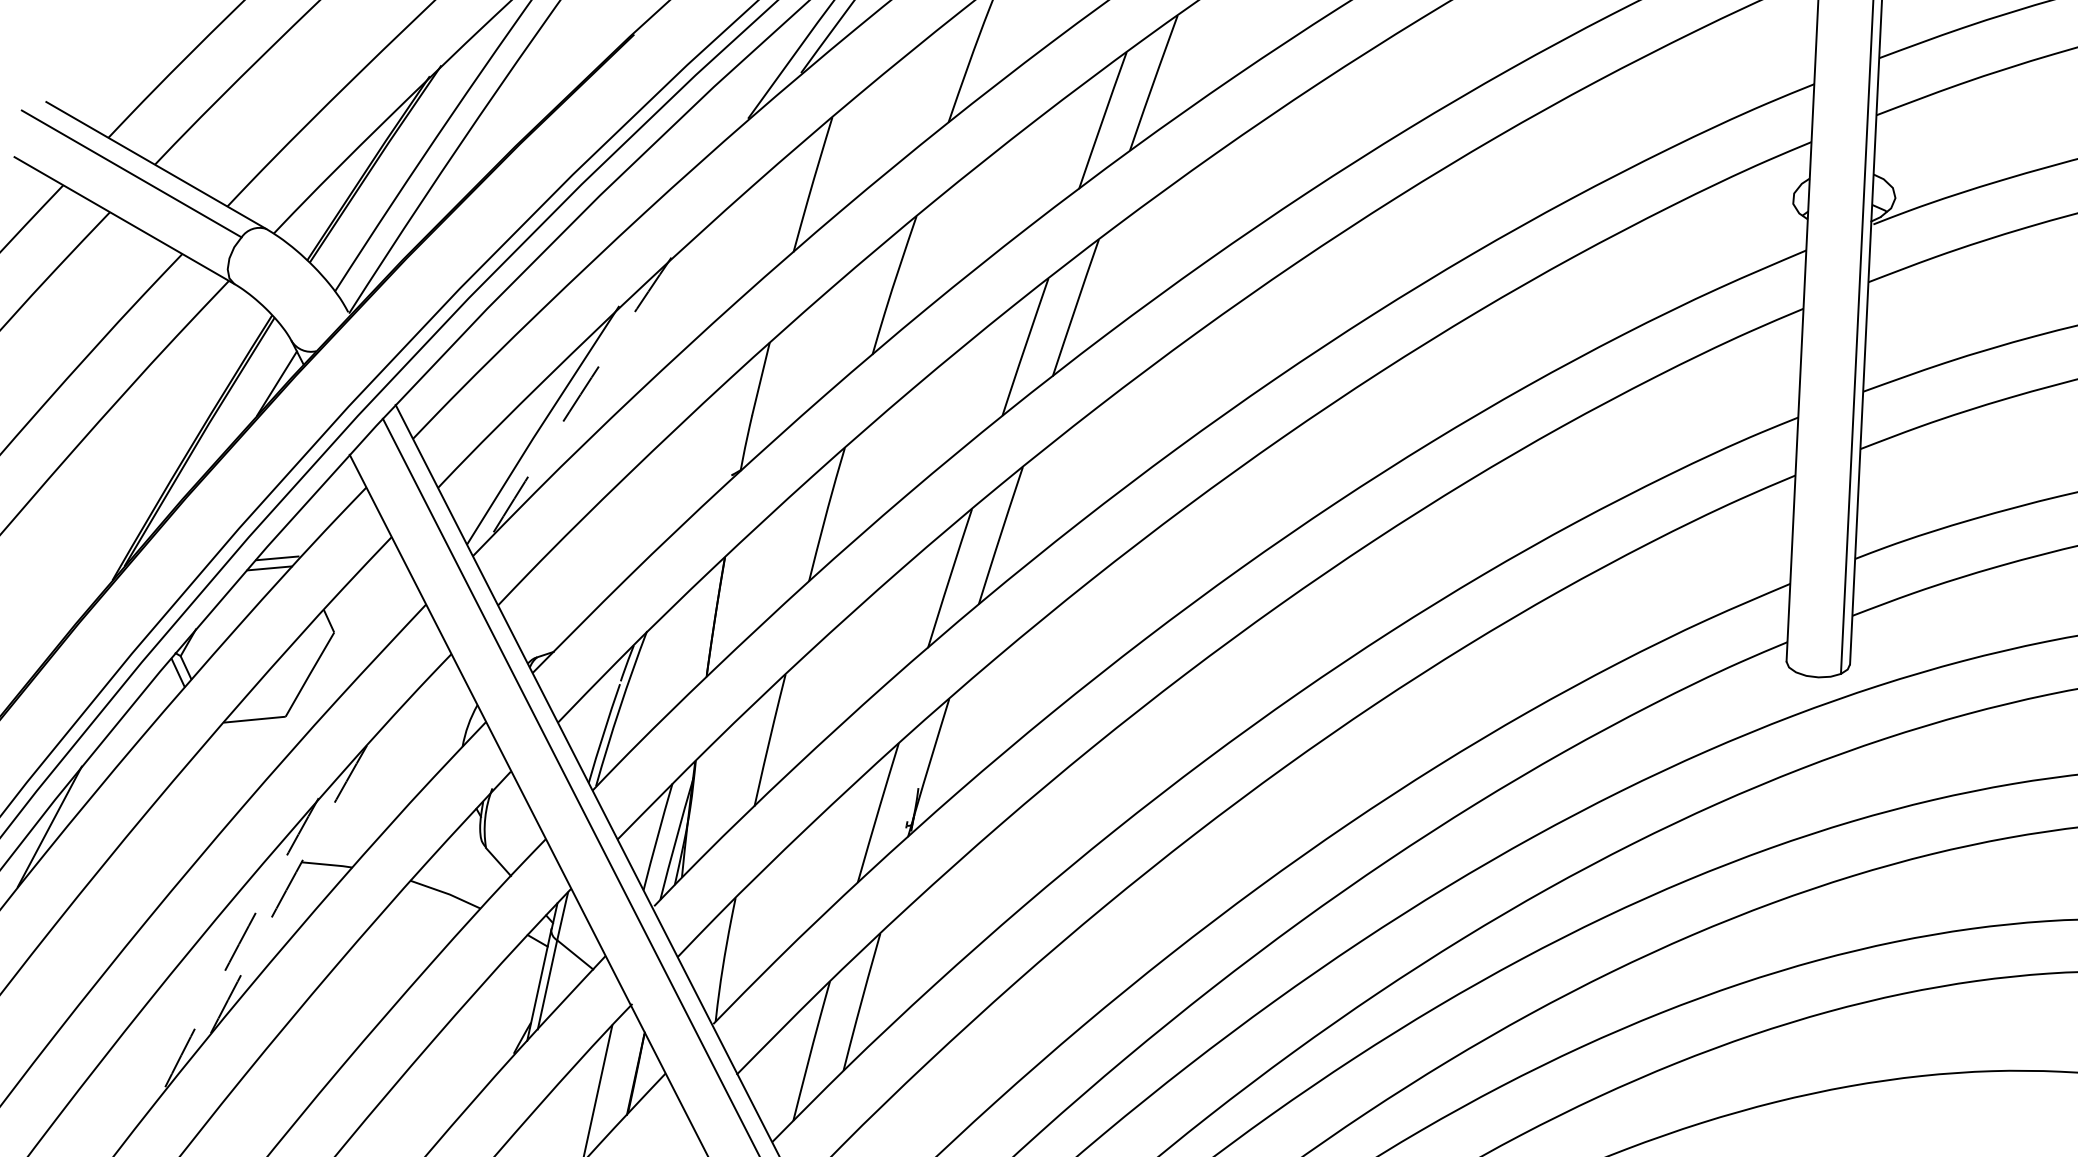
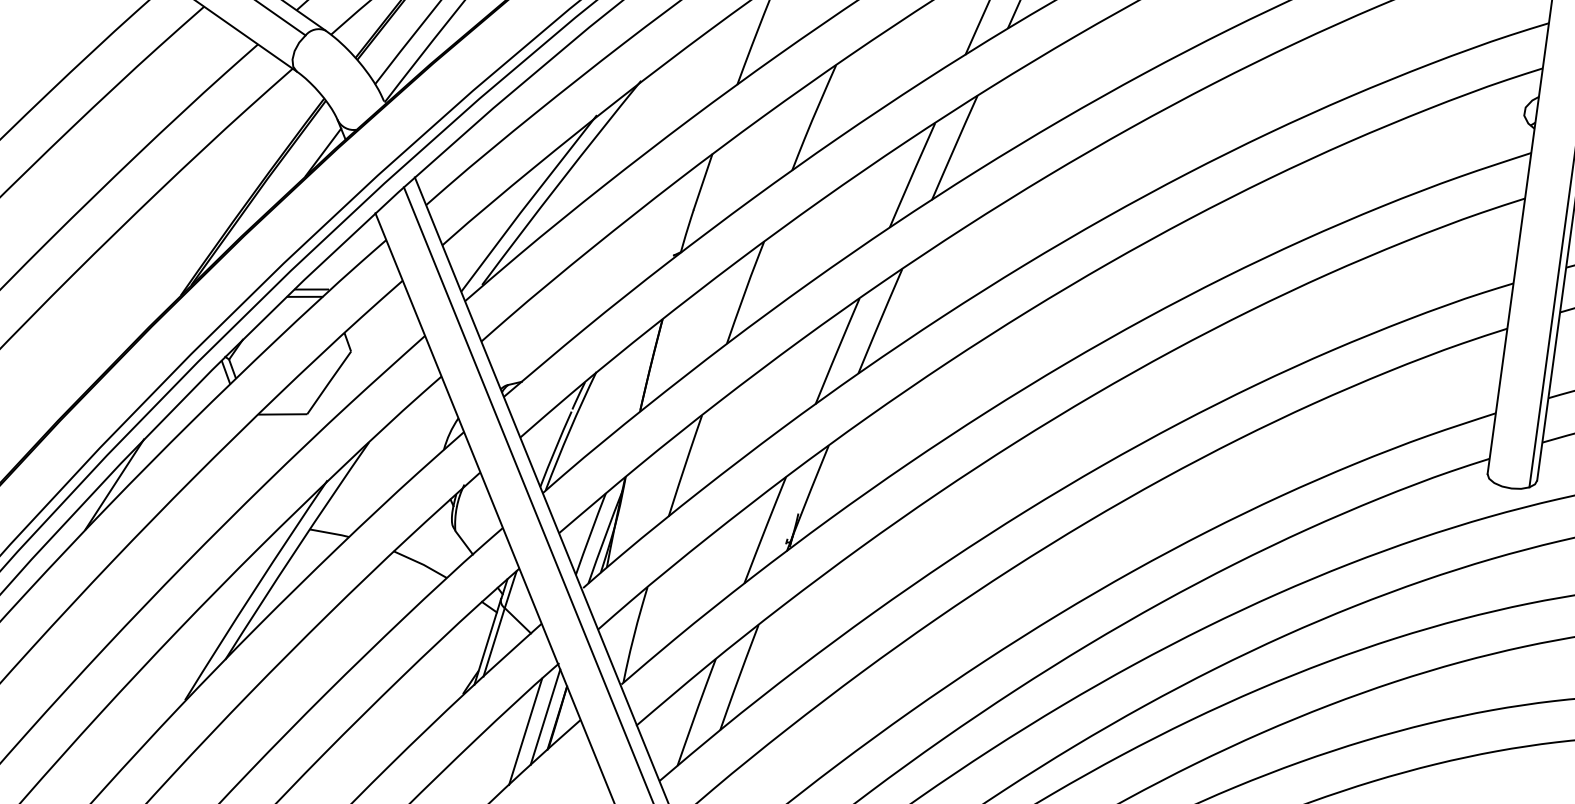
arc: (580, 394) -> (560, 181), dashed -> solid
arc: (286, 890) -> (296, 550), dashed -> solid
arc: (239, 944) -> (255, 589), dashed -> solid
line: (620, 1073) -> (545, 716), added

